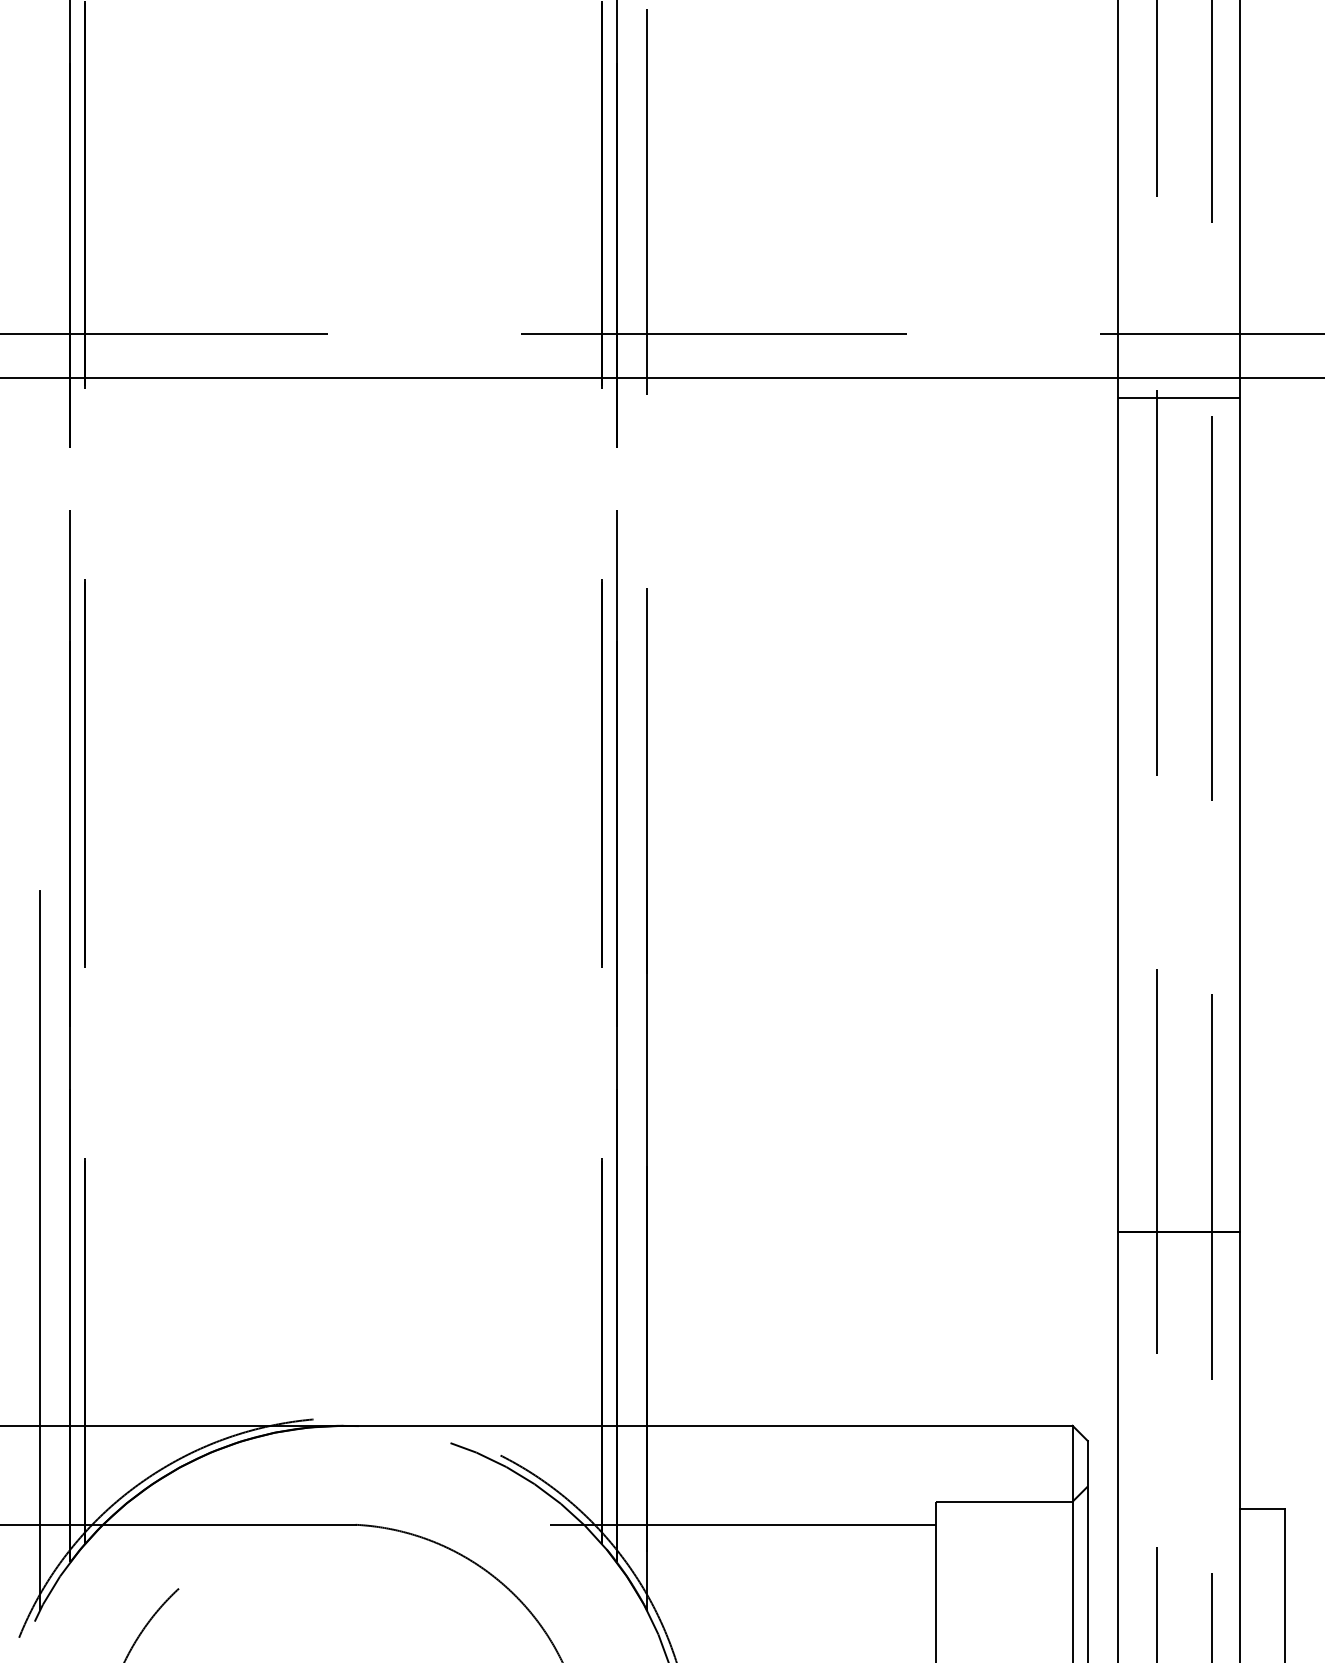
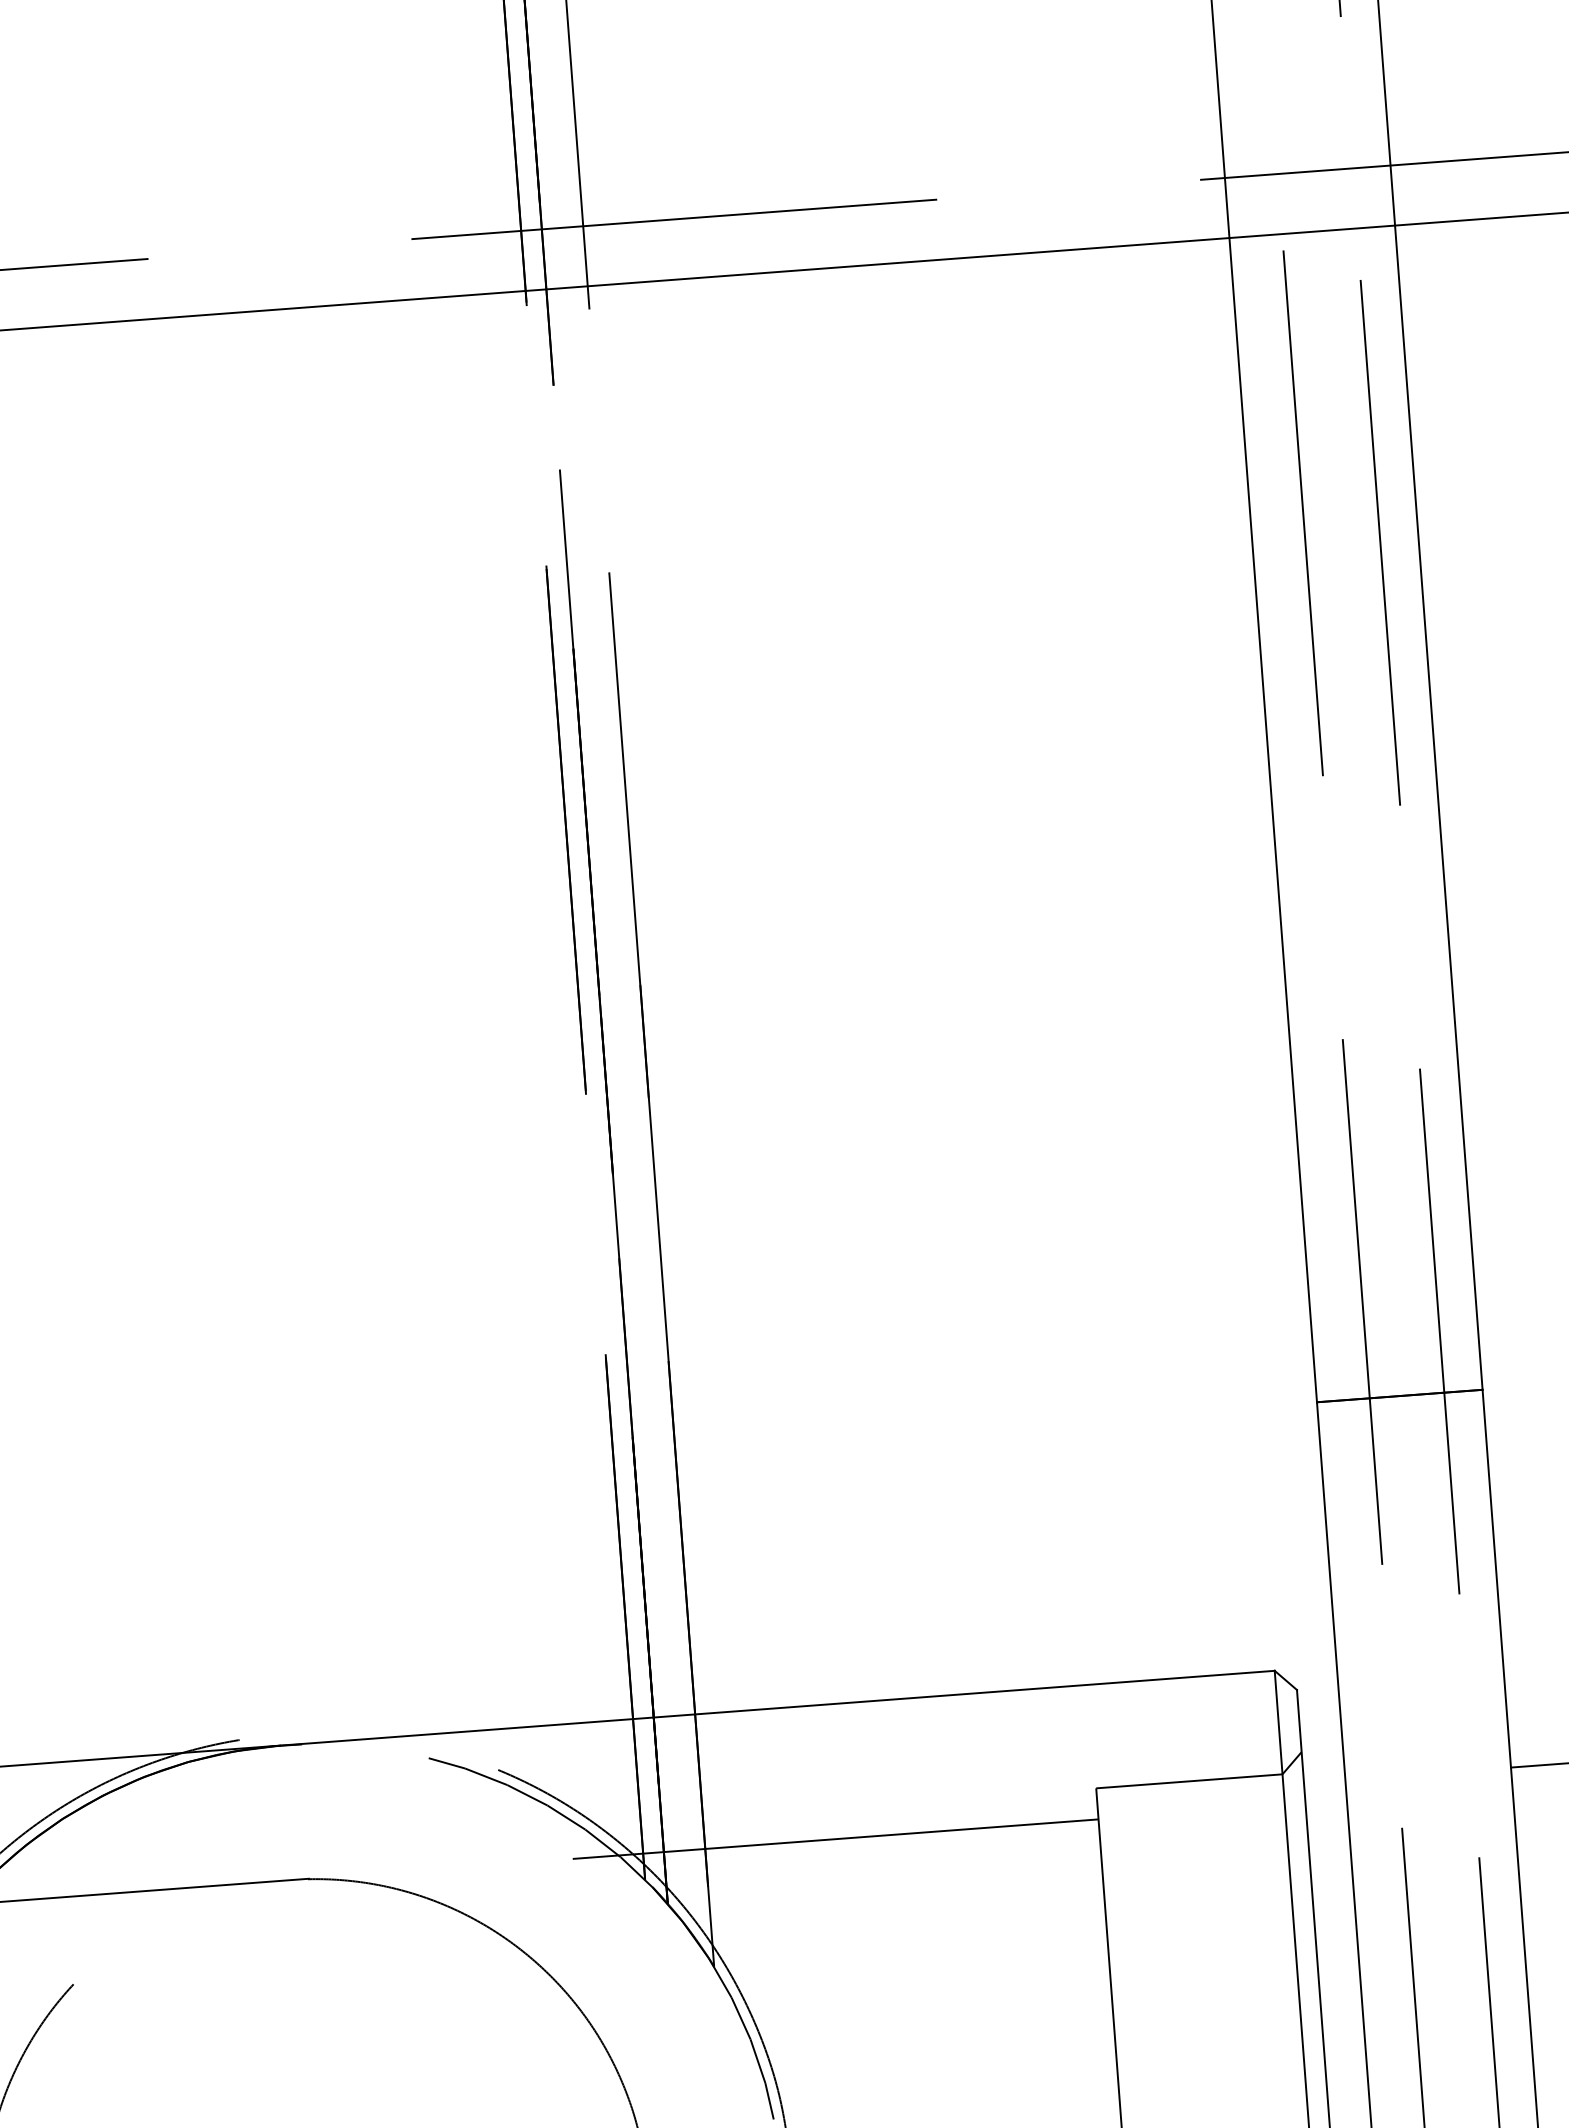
line: (1178, 397) -> (1313, 258), removed

